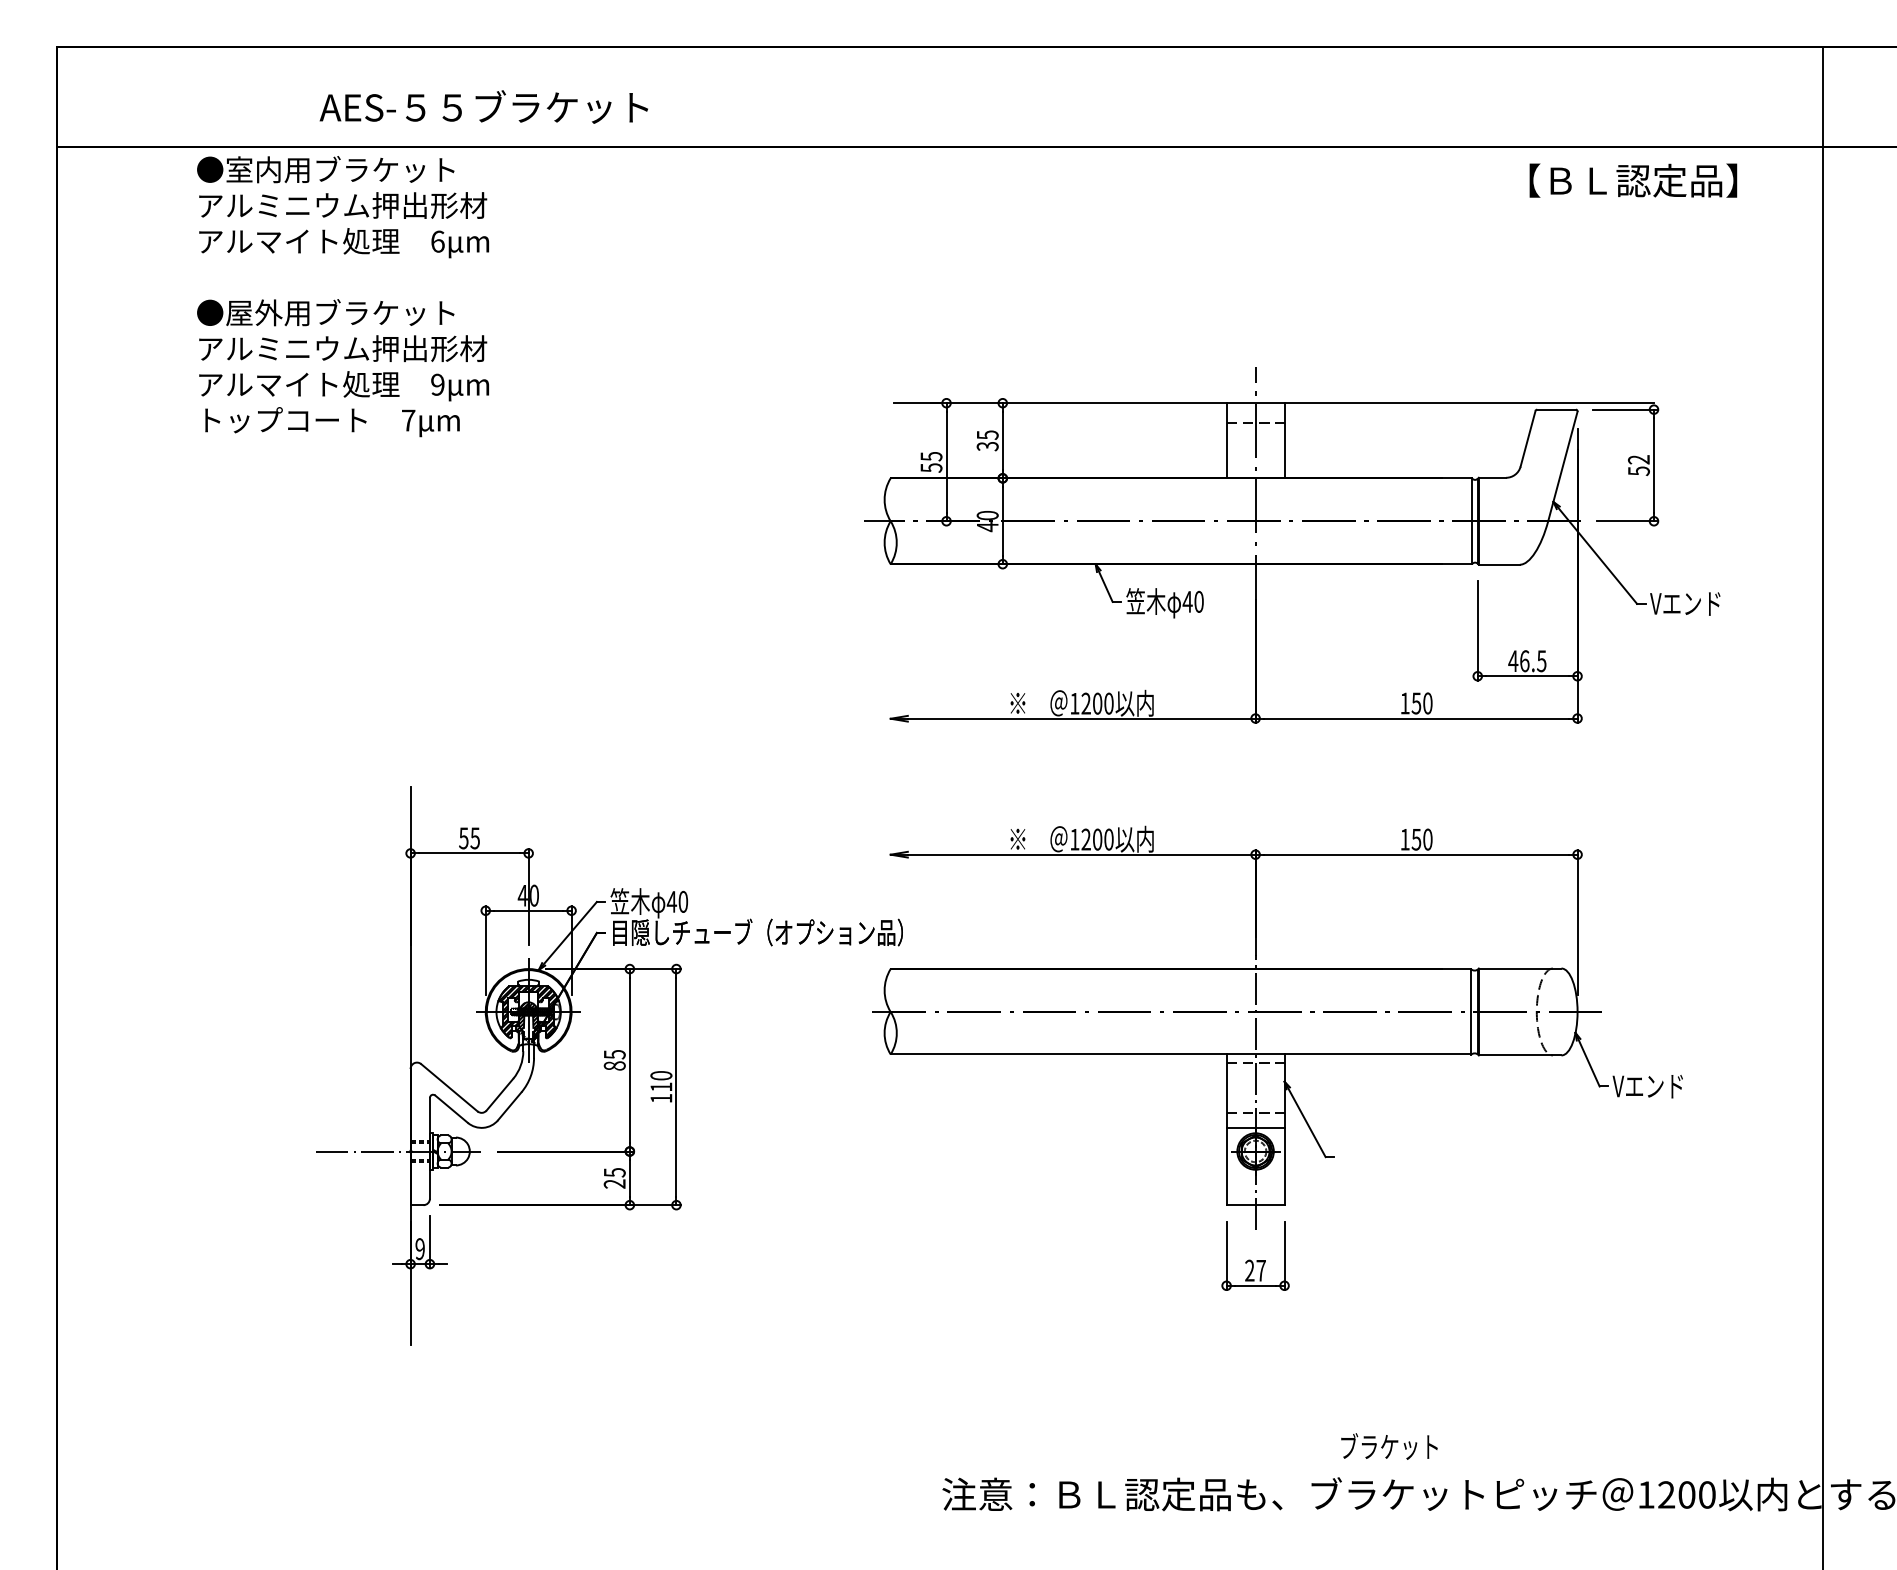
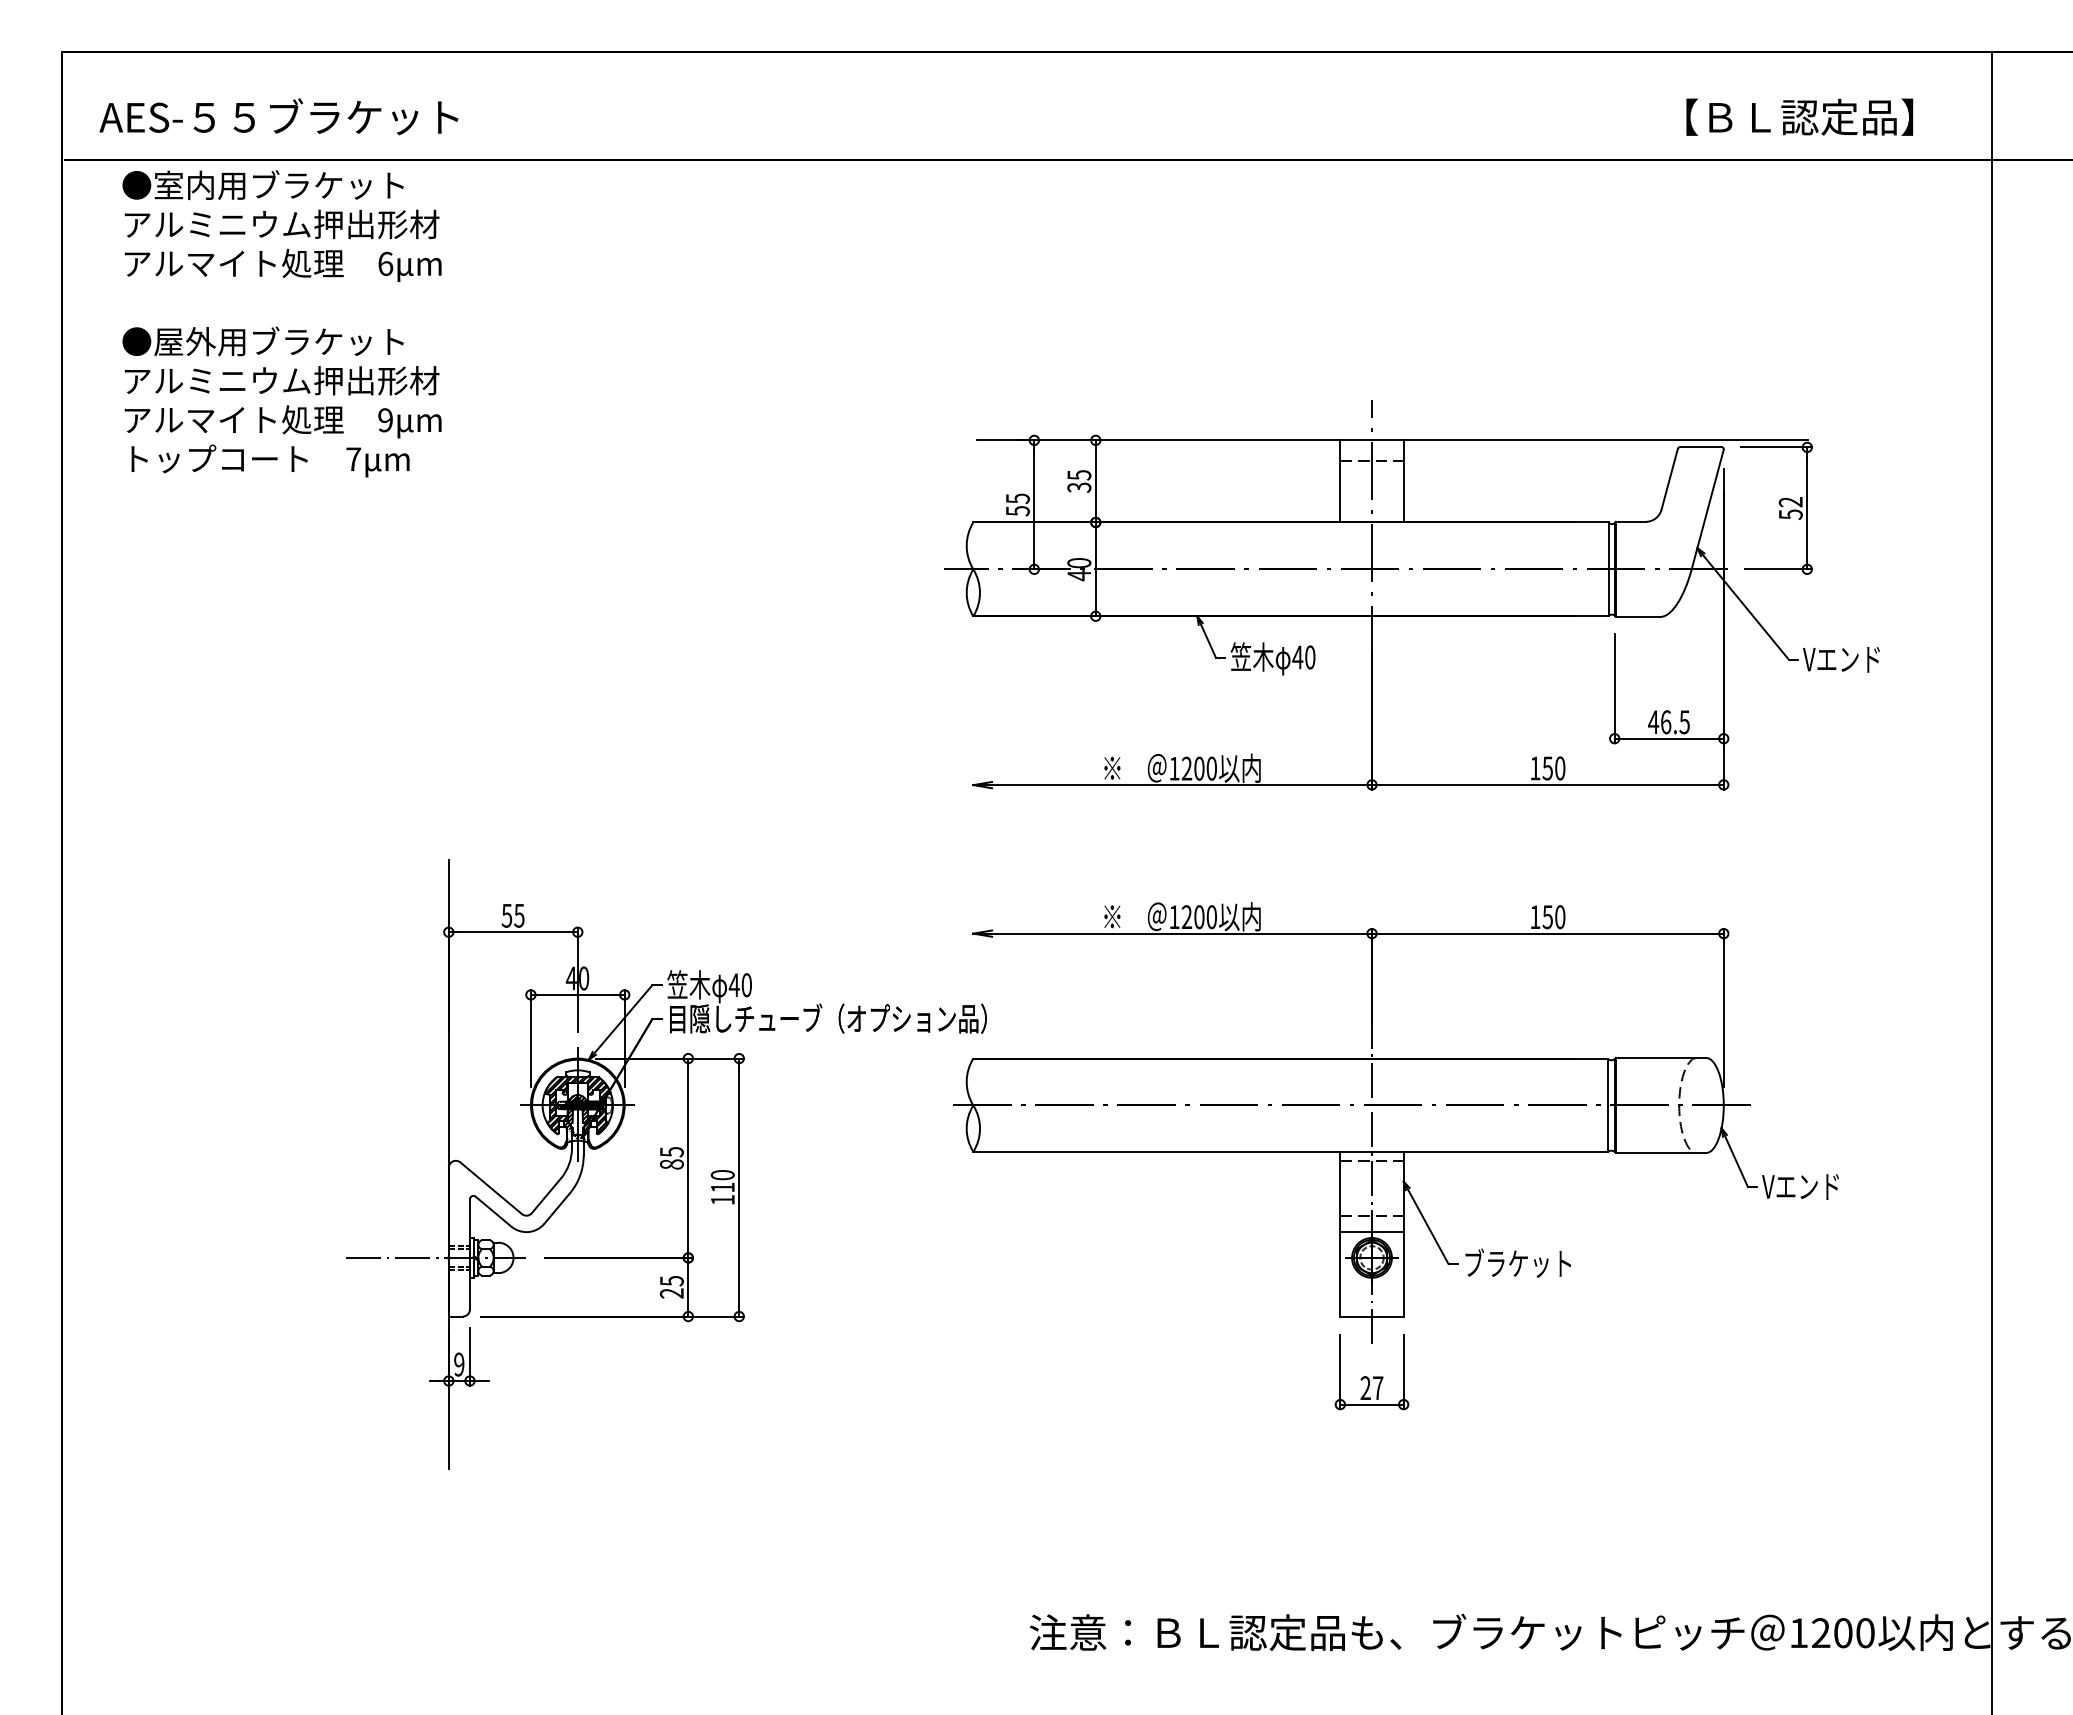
text: (483, 106) -> (278, 116), moved
text: (1633, 179) -> (1799, 116), moved
text: (342, 296) -> (281, 323), moved
text: (1388, 1445) -> (1517, 1262), moved

